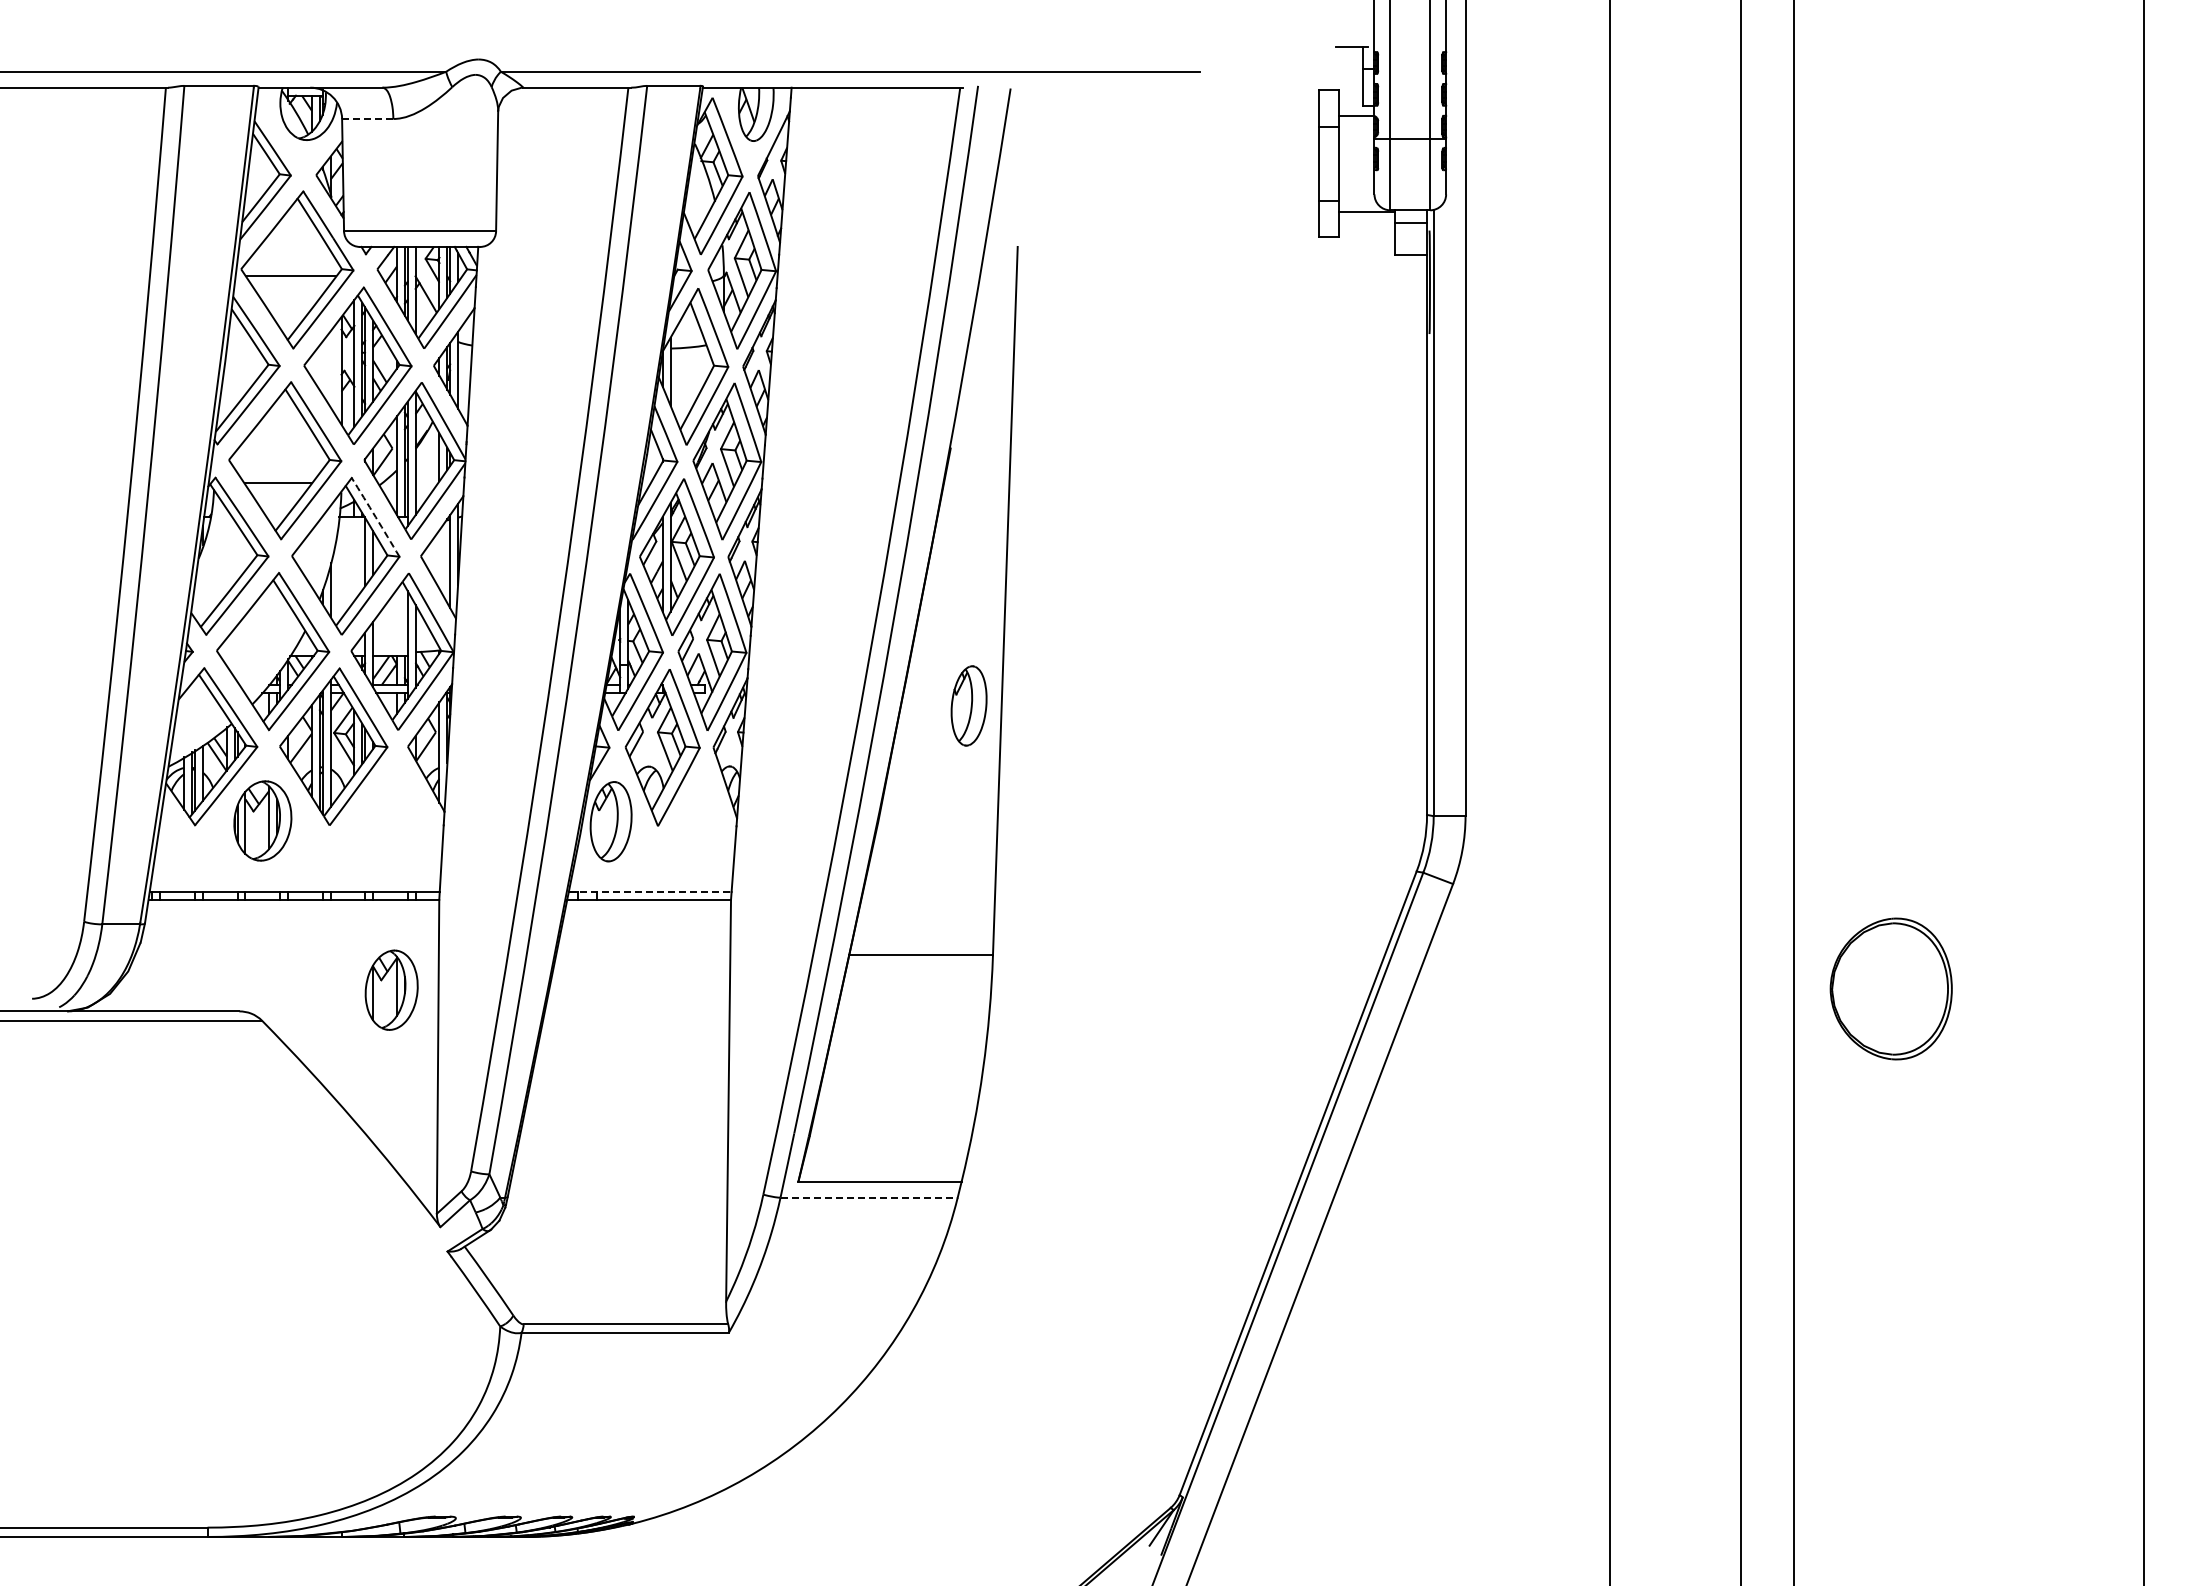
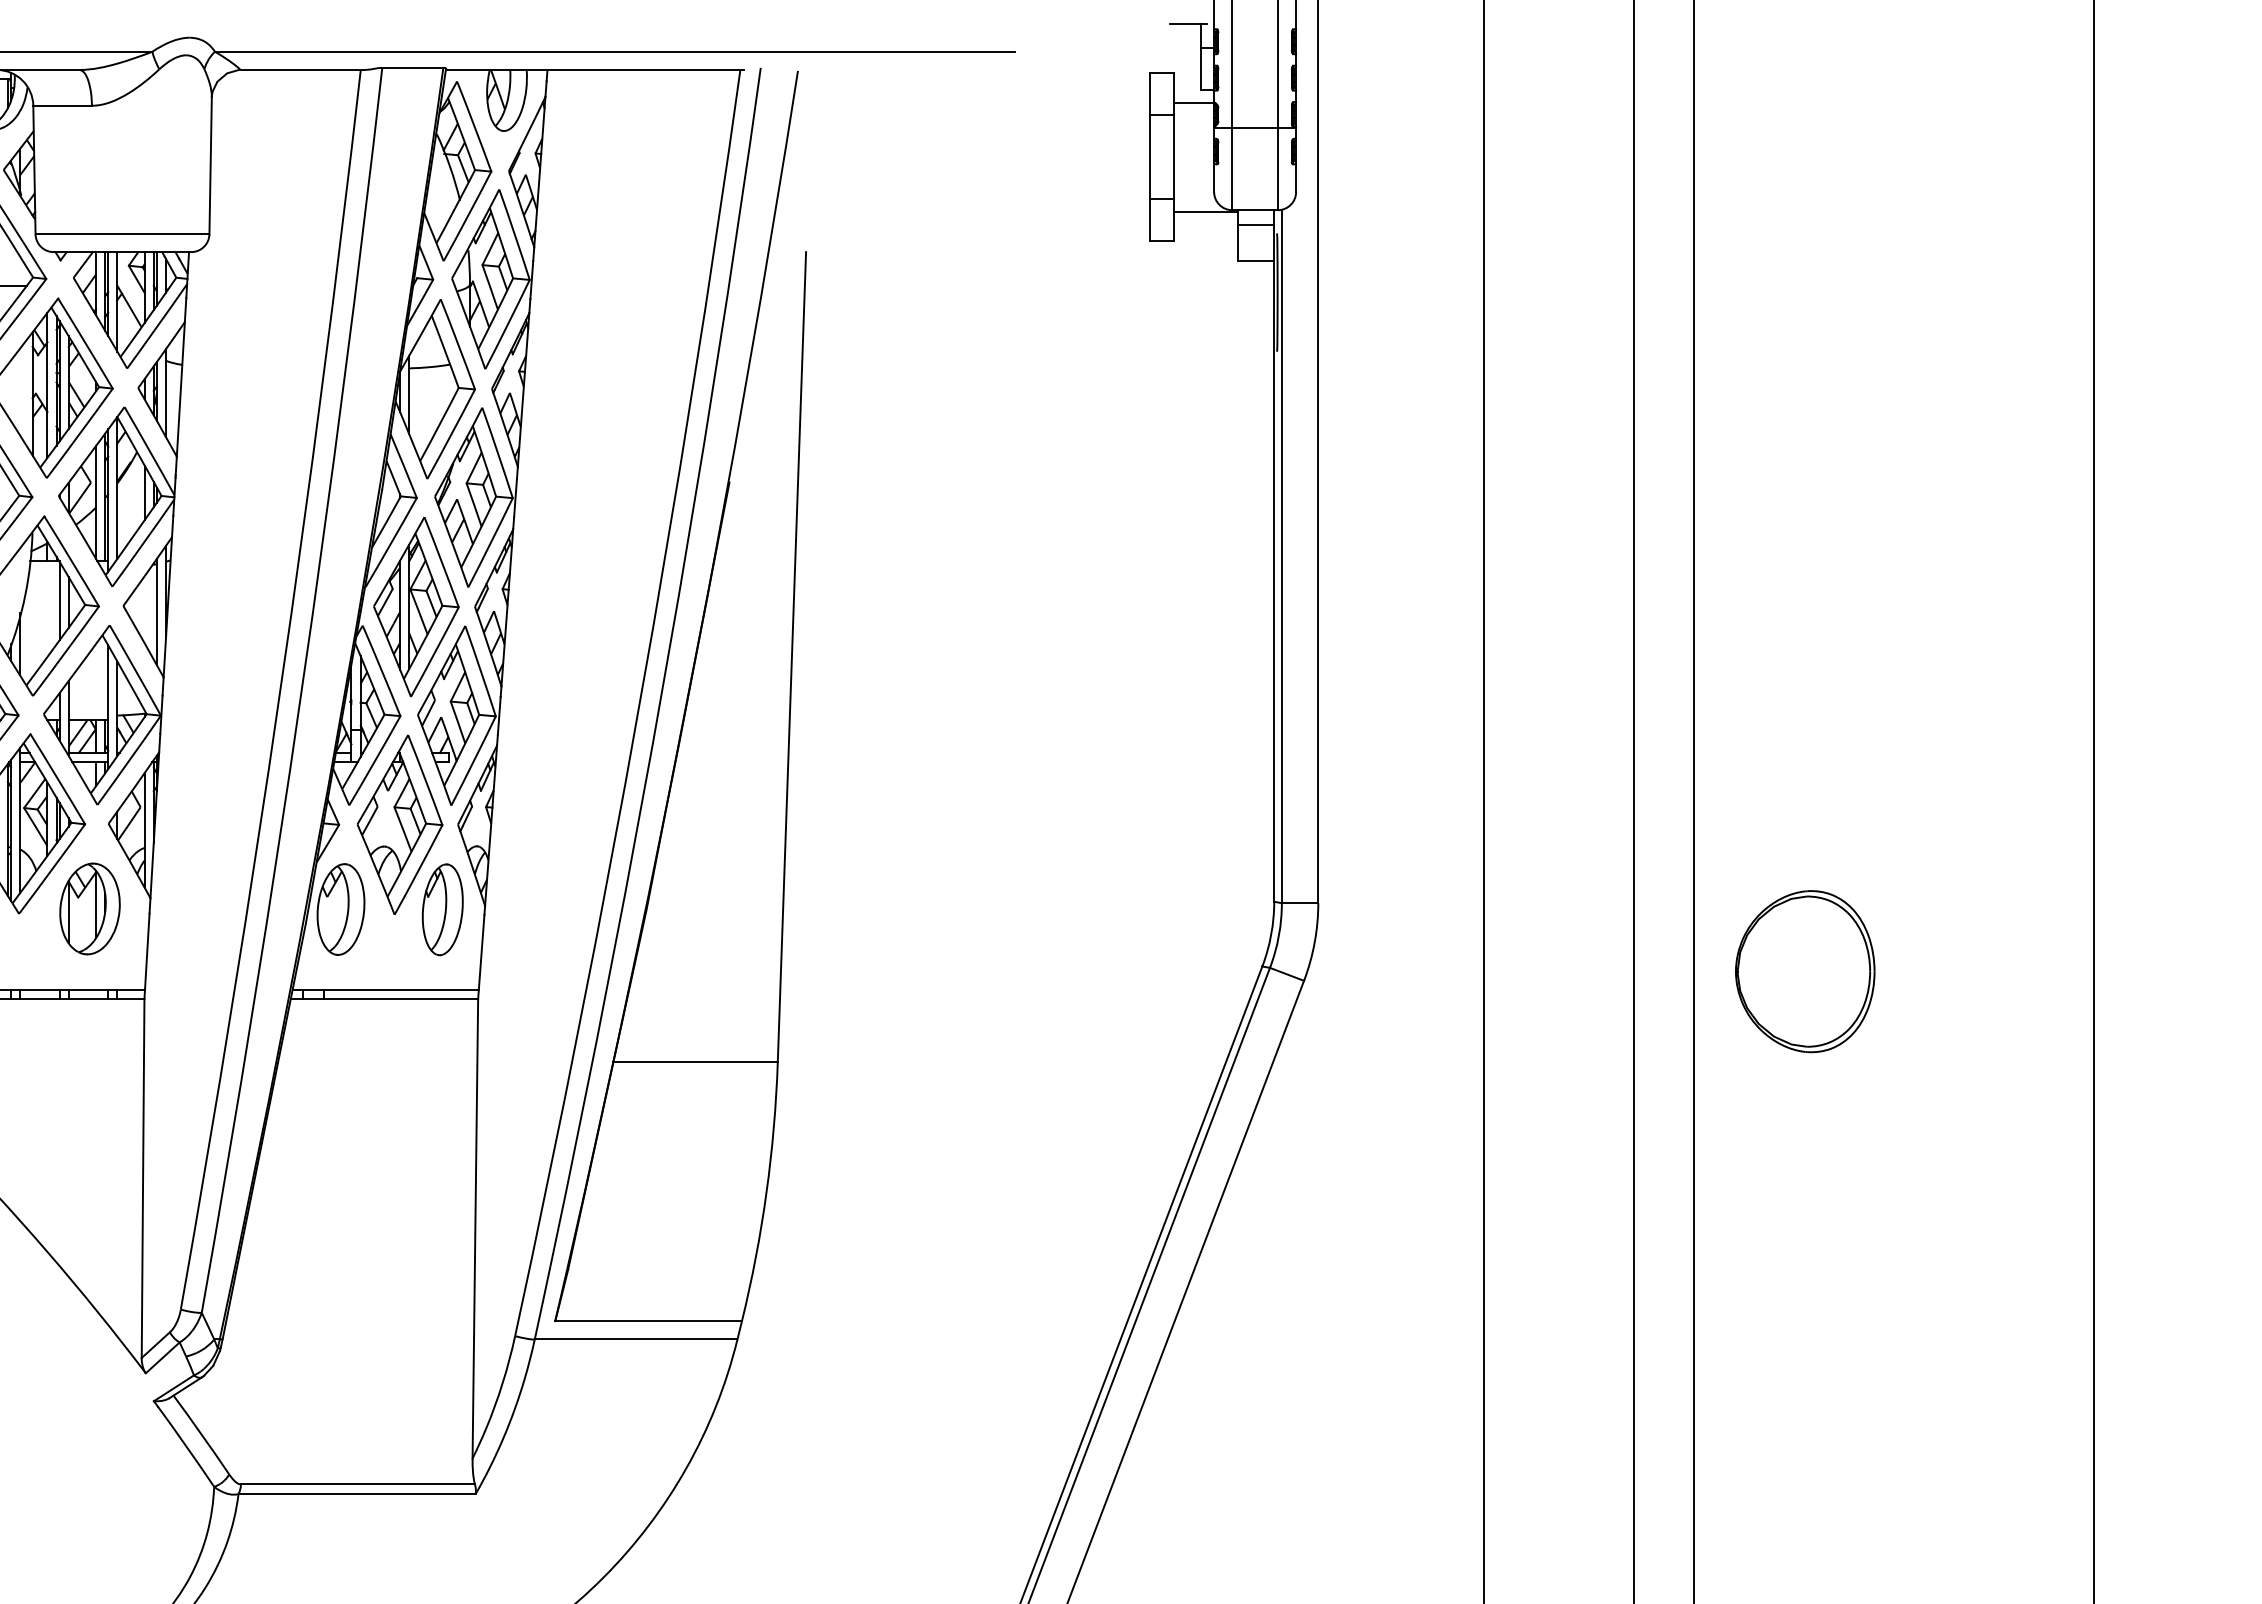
line: (367, 118) -> (62, 105), dashed -> solid
arc: (375, 517) -> (71, 561), dashed -> solid
part: (968, 705) -> (442, 909), moved
line: (650, 892) -> (386, 990), dashed -> solid
part: (1890, 988) -> (1804, 971), moved
part: (391, 989) -> (89, 908), moved
line: (869, 1197) -> (636, 1339), dashed -> solid

